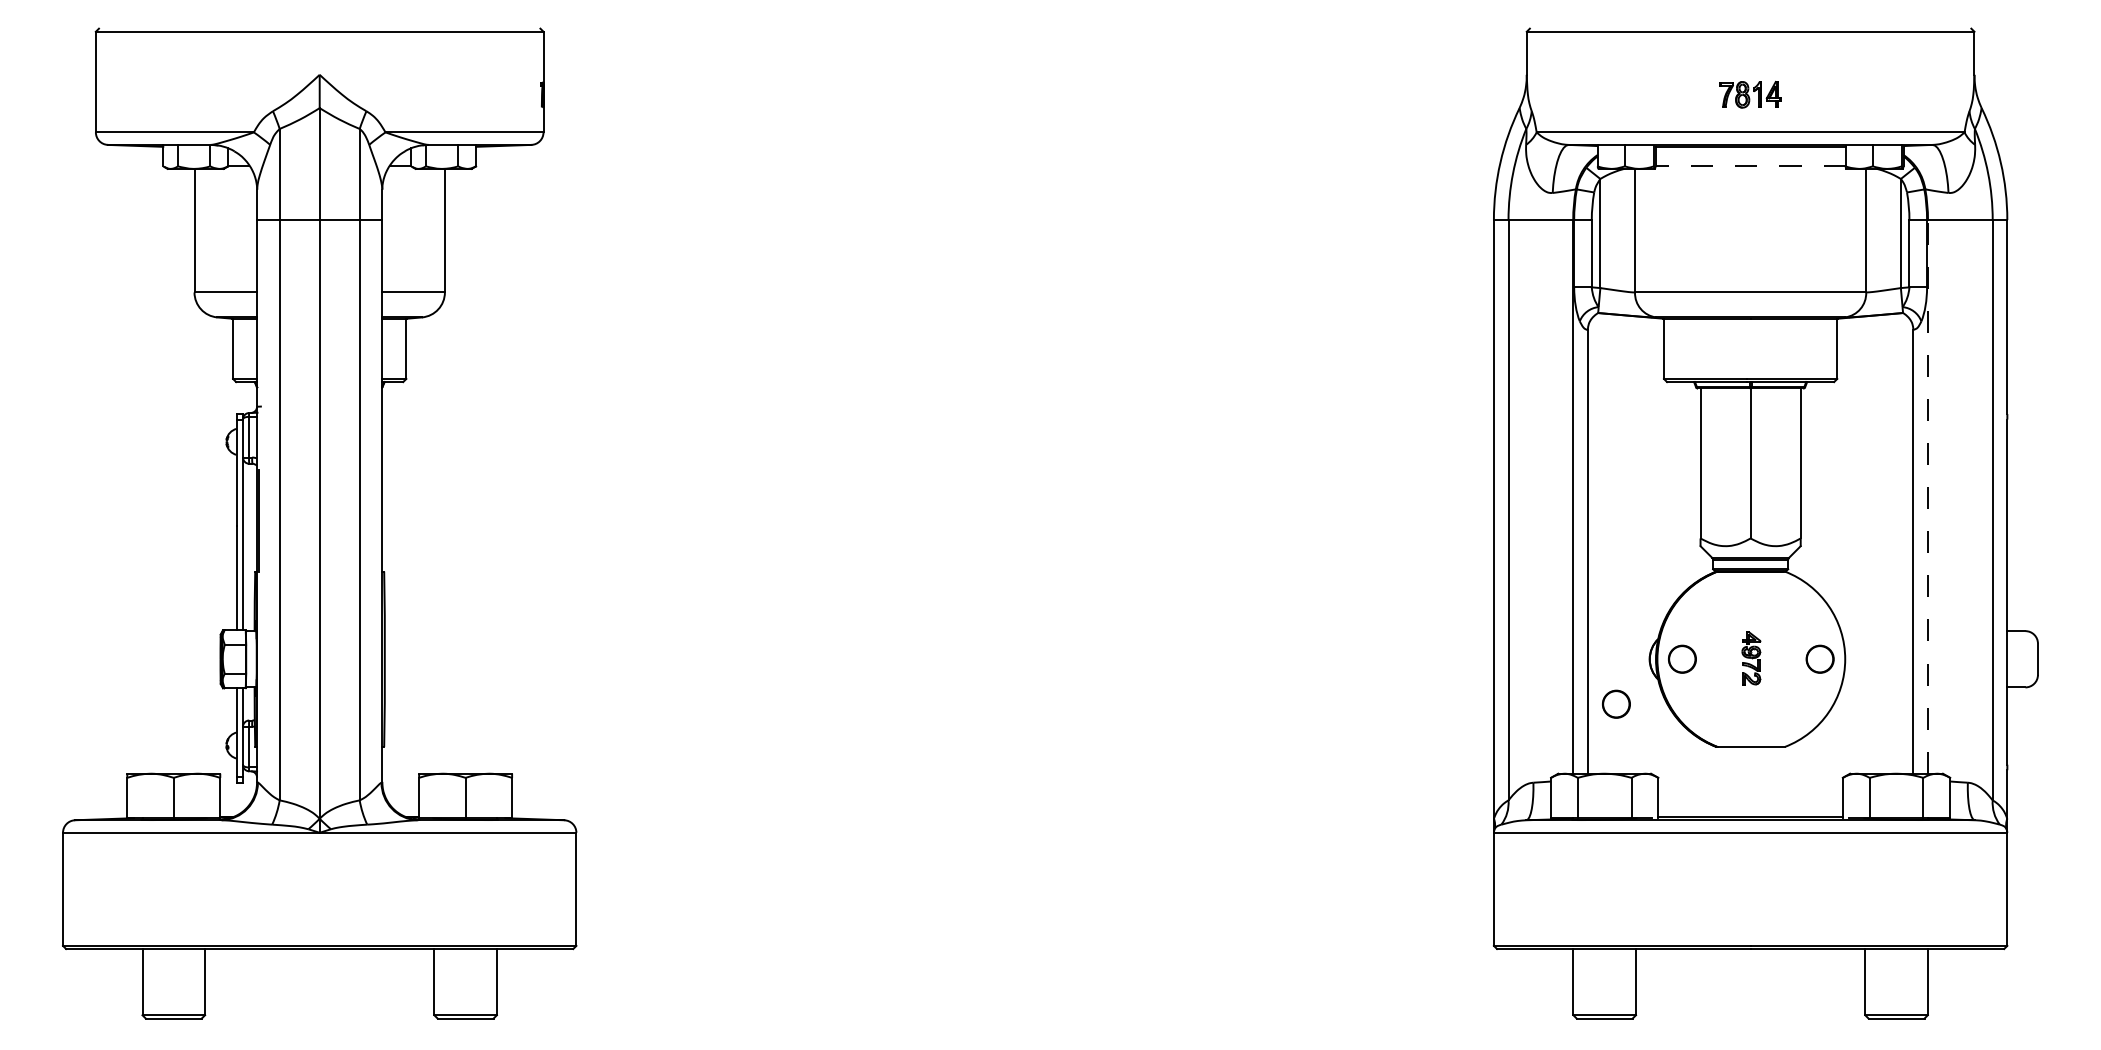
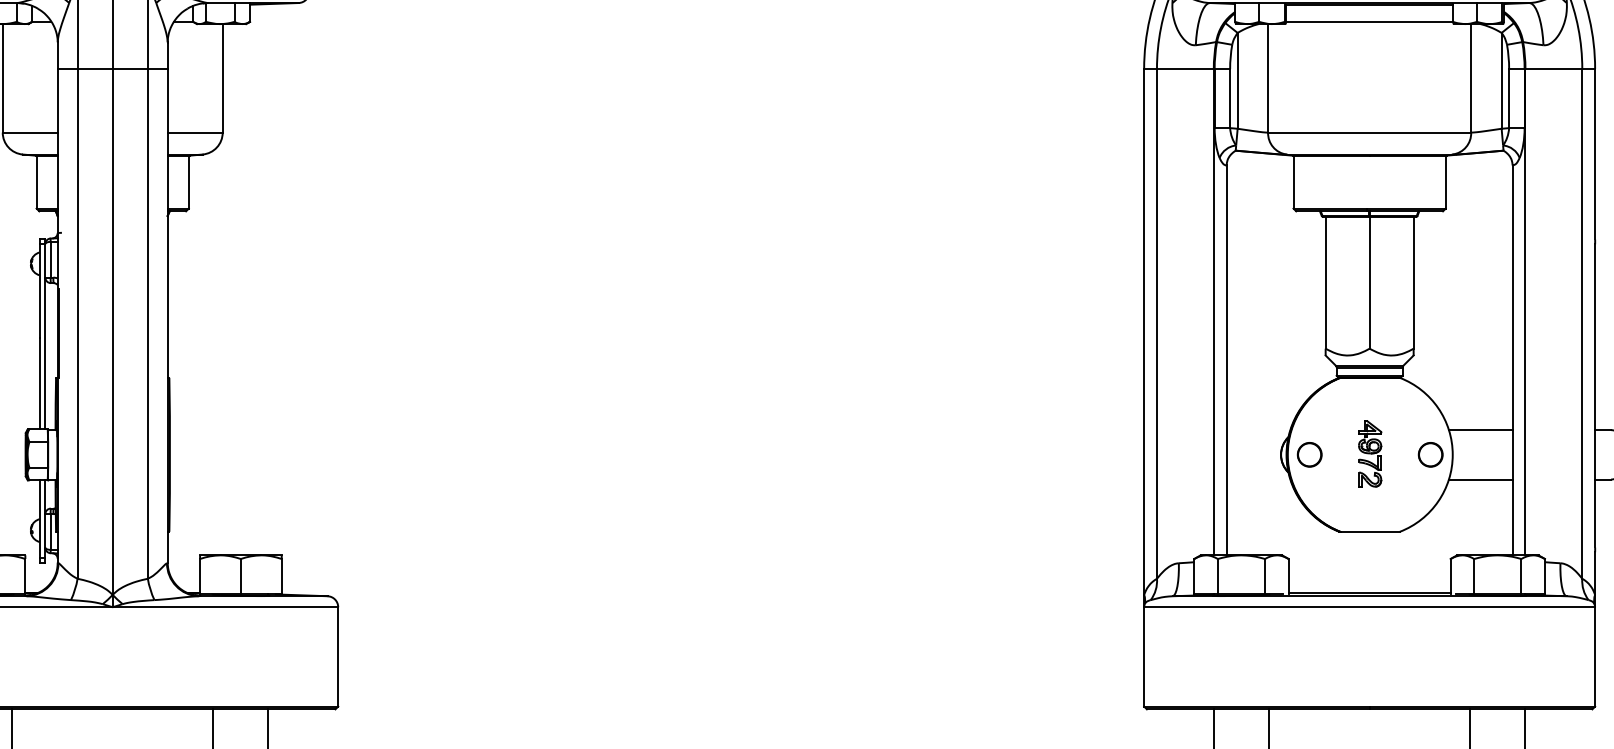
line: (1750, 166) -> (1369, 21), dashed -> solid
line: (1928, 496) -> (1525, 311), dashed -> solid
line: (1876, 631) -> (1480, 430), added
part: (1751, 658) -> (1370, 454), size x1.43
line: (1876, 687) -> (1480, 479), added
circle: (1616, 703) -> (1251, 493), removed

